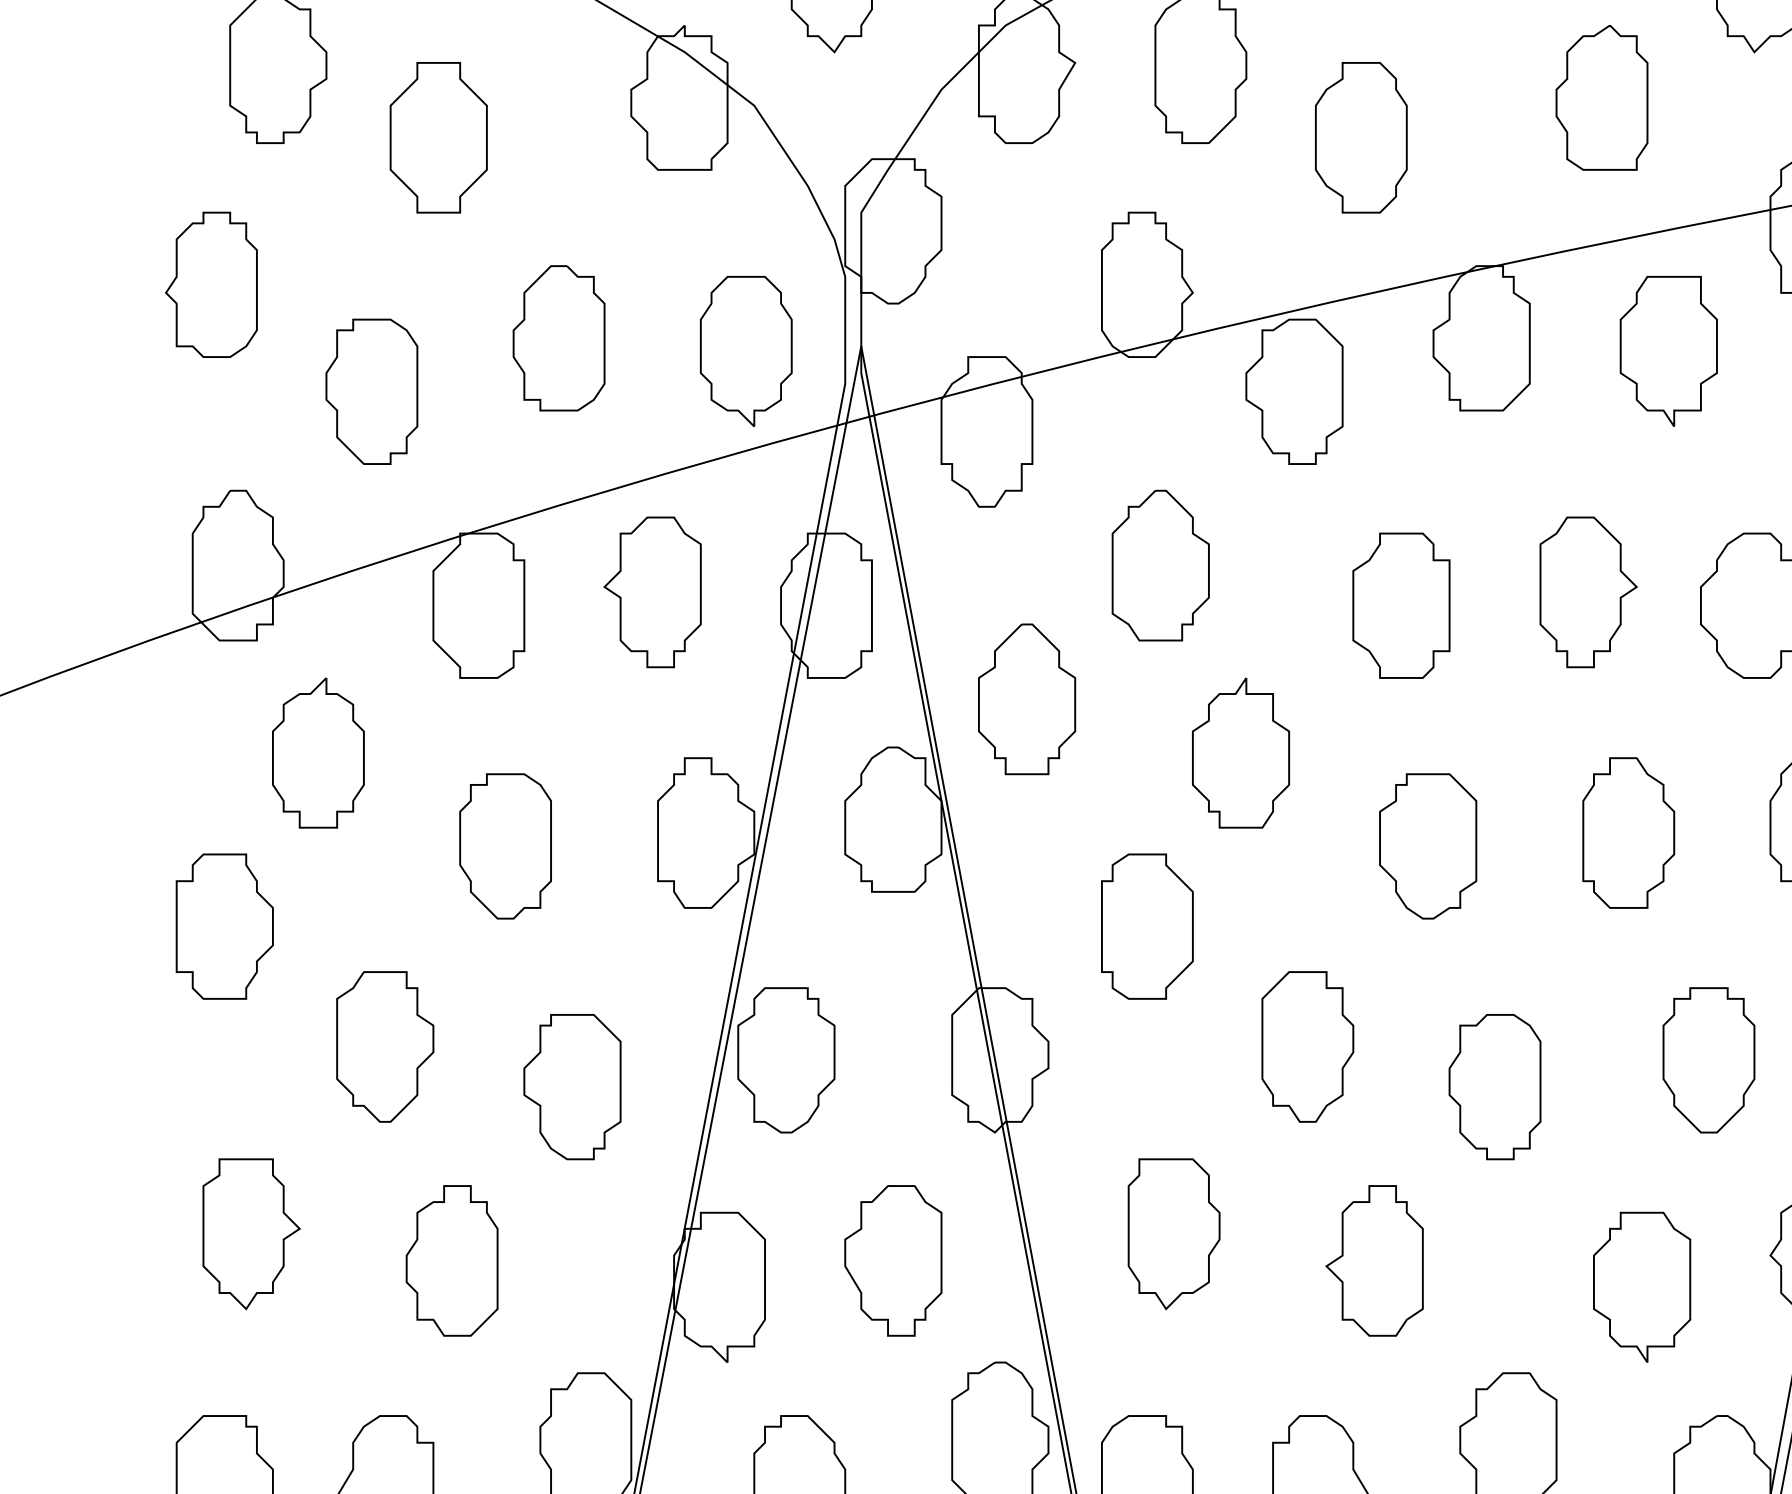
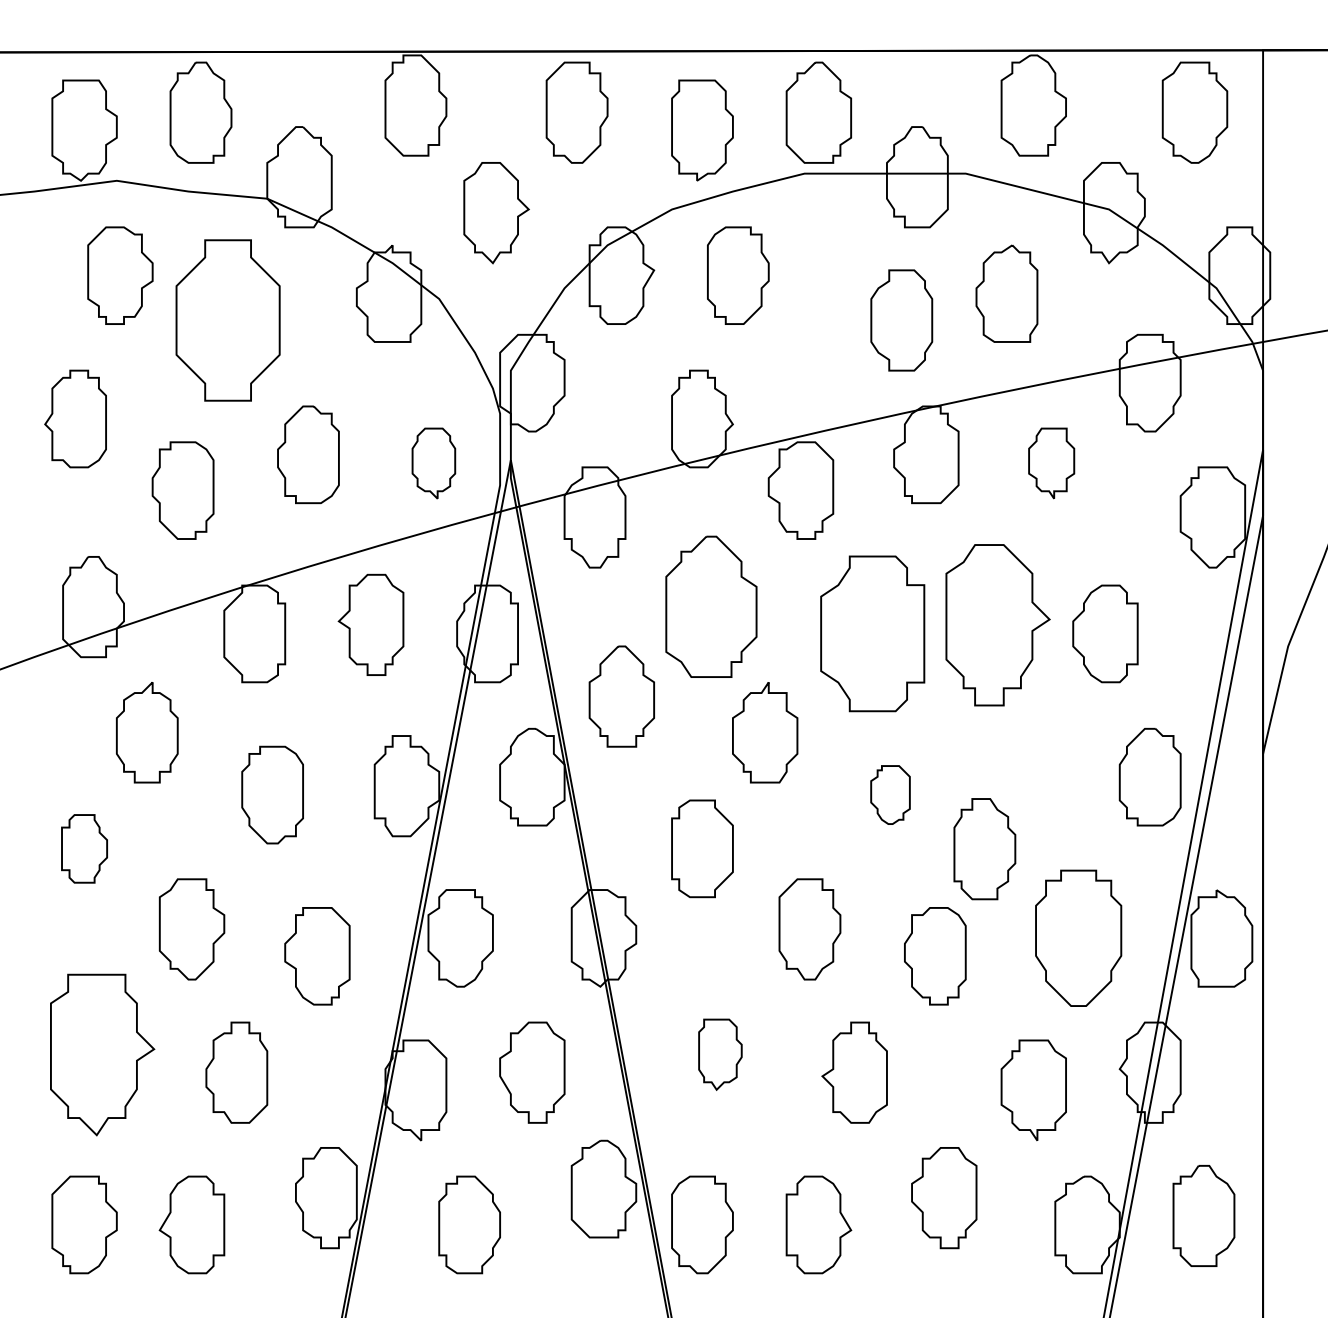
part: (438, 137) -> (227, 320), size x1.6
part: (1360, 137) -> (901, 320), moved
part: (745, 351) -> (433, 463), size x0.7
part: (1668, 351) -> (1051, 463), size x0.7
part: (1160, 566) -> (711, 607), size x1.4
part: (1587, 591) -> (997, 624), size x1.6
part: (1401, 605) -> (872, 633), size x1.6
part: (1628, 833) -> (984, 849), moved
part: (1428, 845) -> (890, 794), size x0.6
part: (224, 926) -> (84, 848), size x0.7
part: (1708, 1060) -> (1078, 938), size x1.4
part: (251, 1233) -> (102, 1054), size x1.6
part: (1174, 1233) -> (720, 1054), size x0.7

